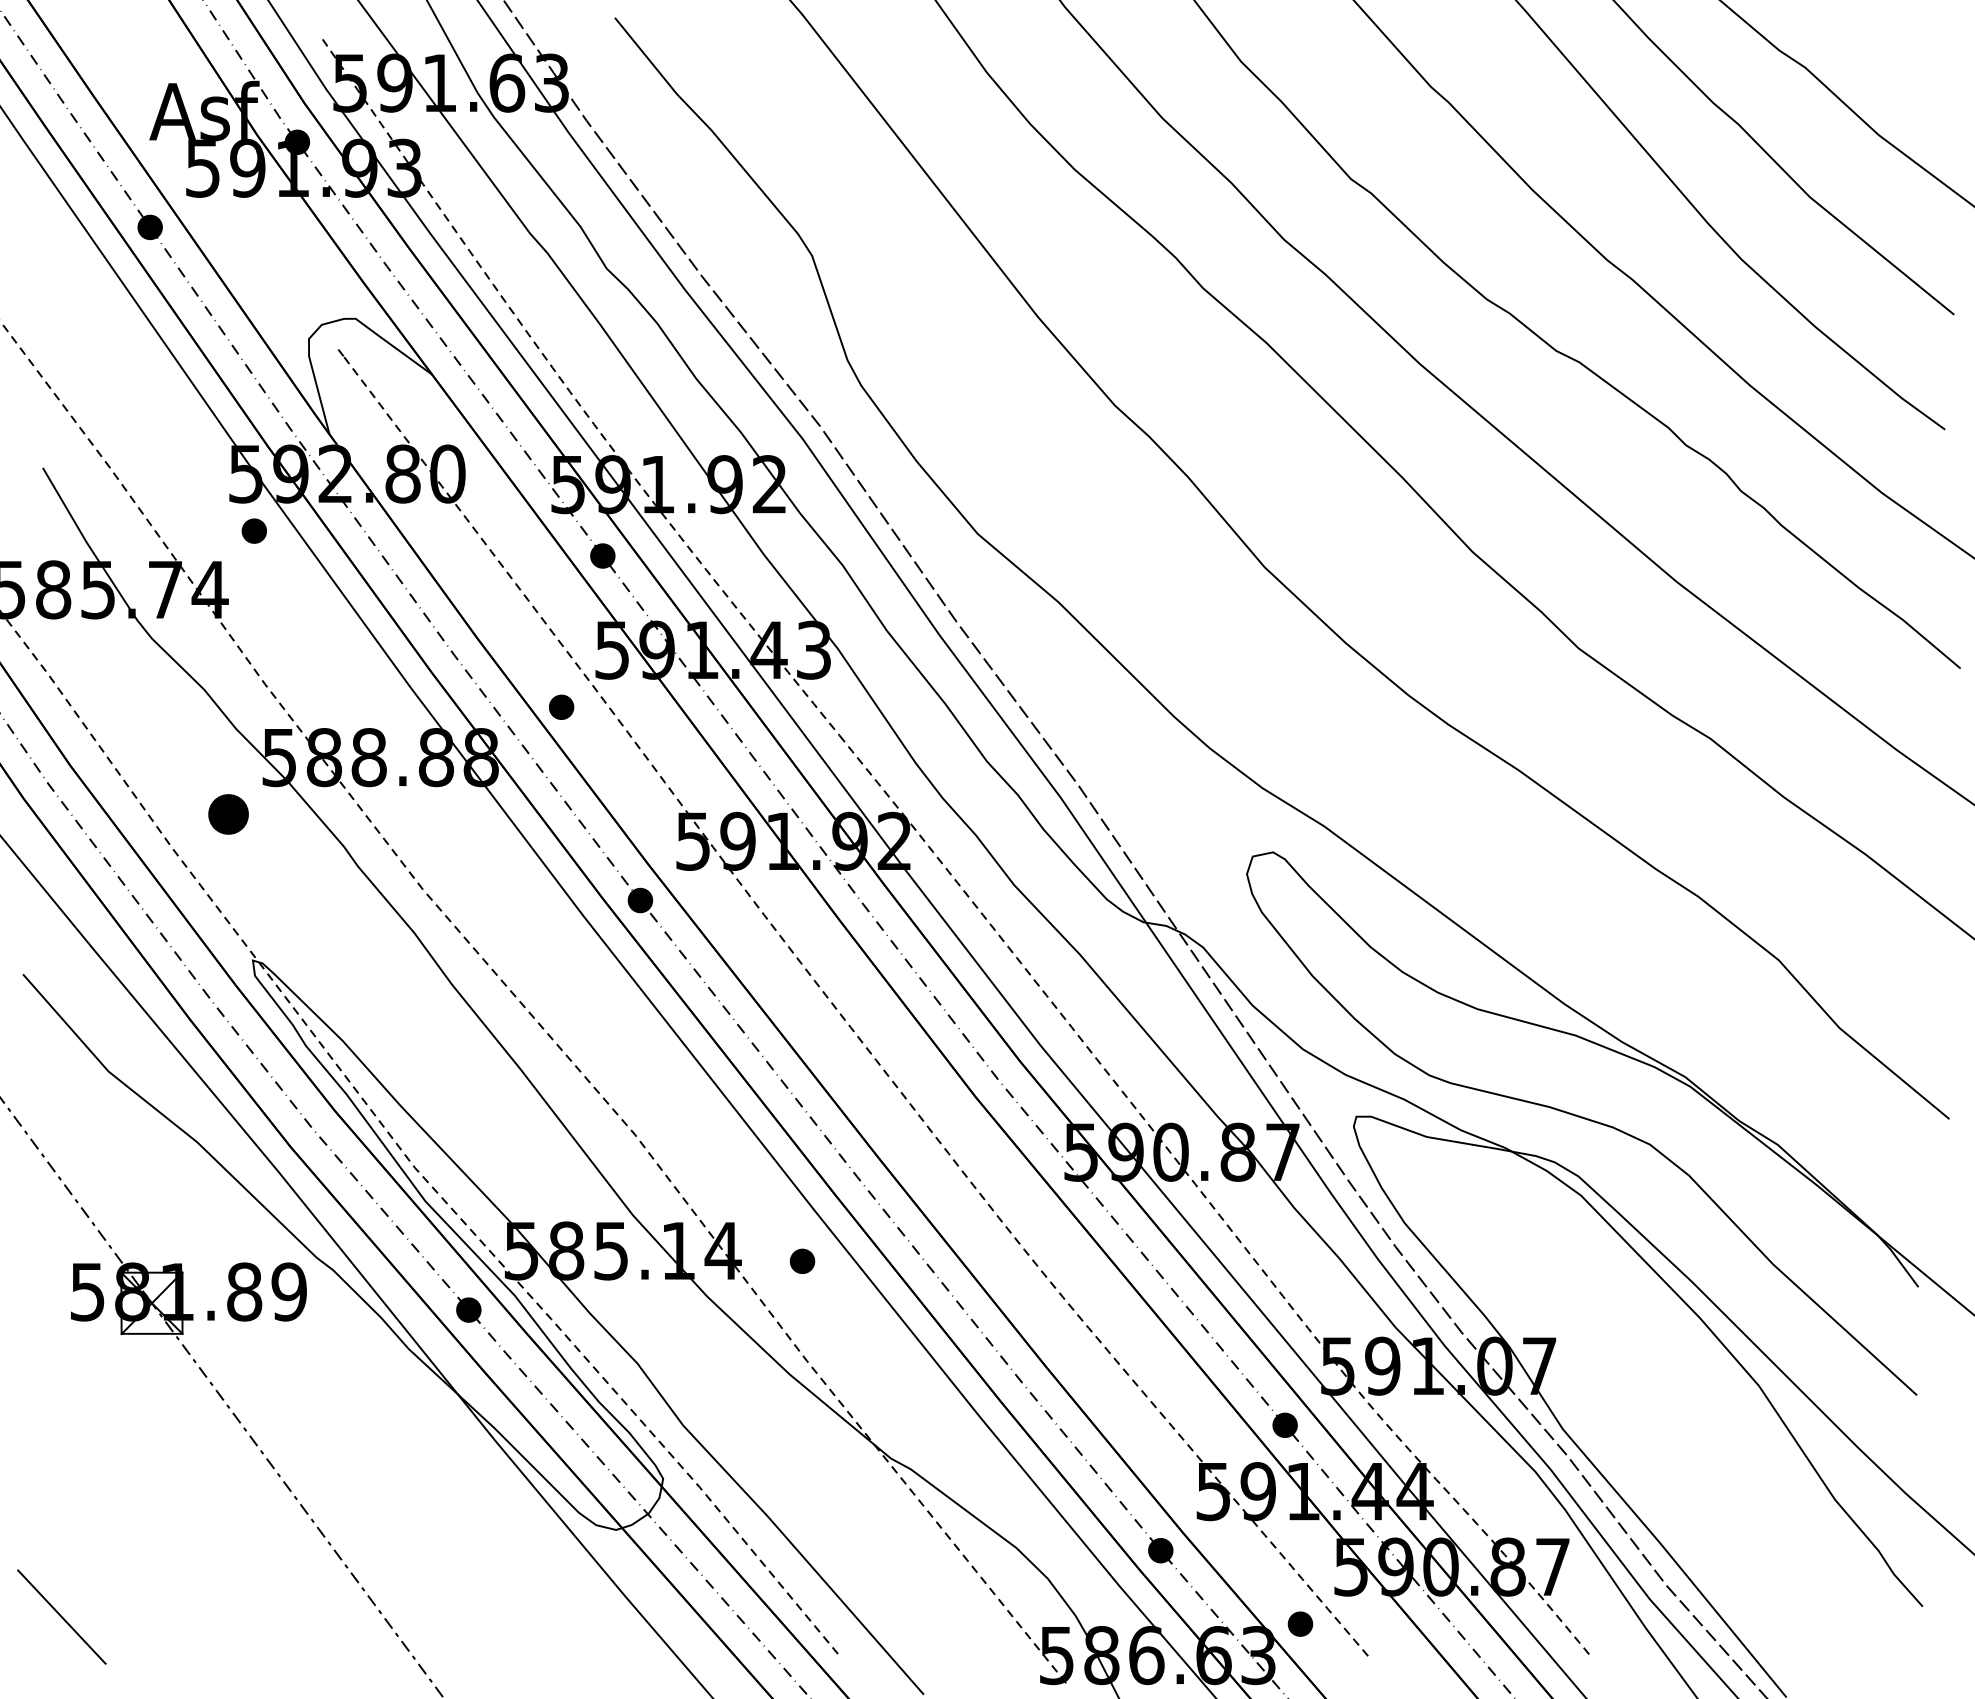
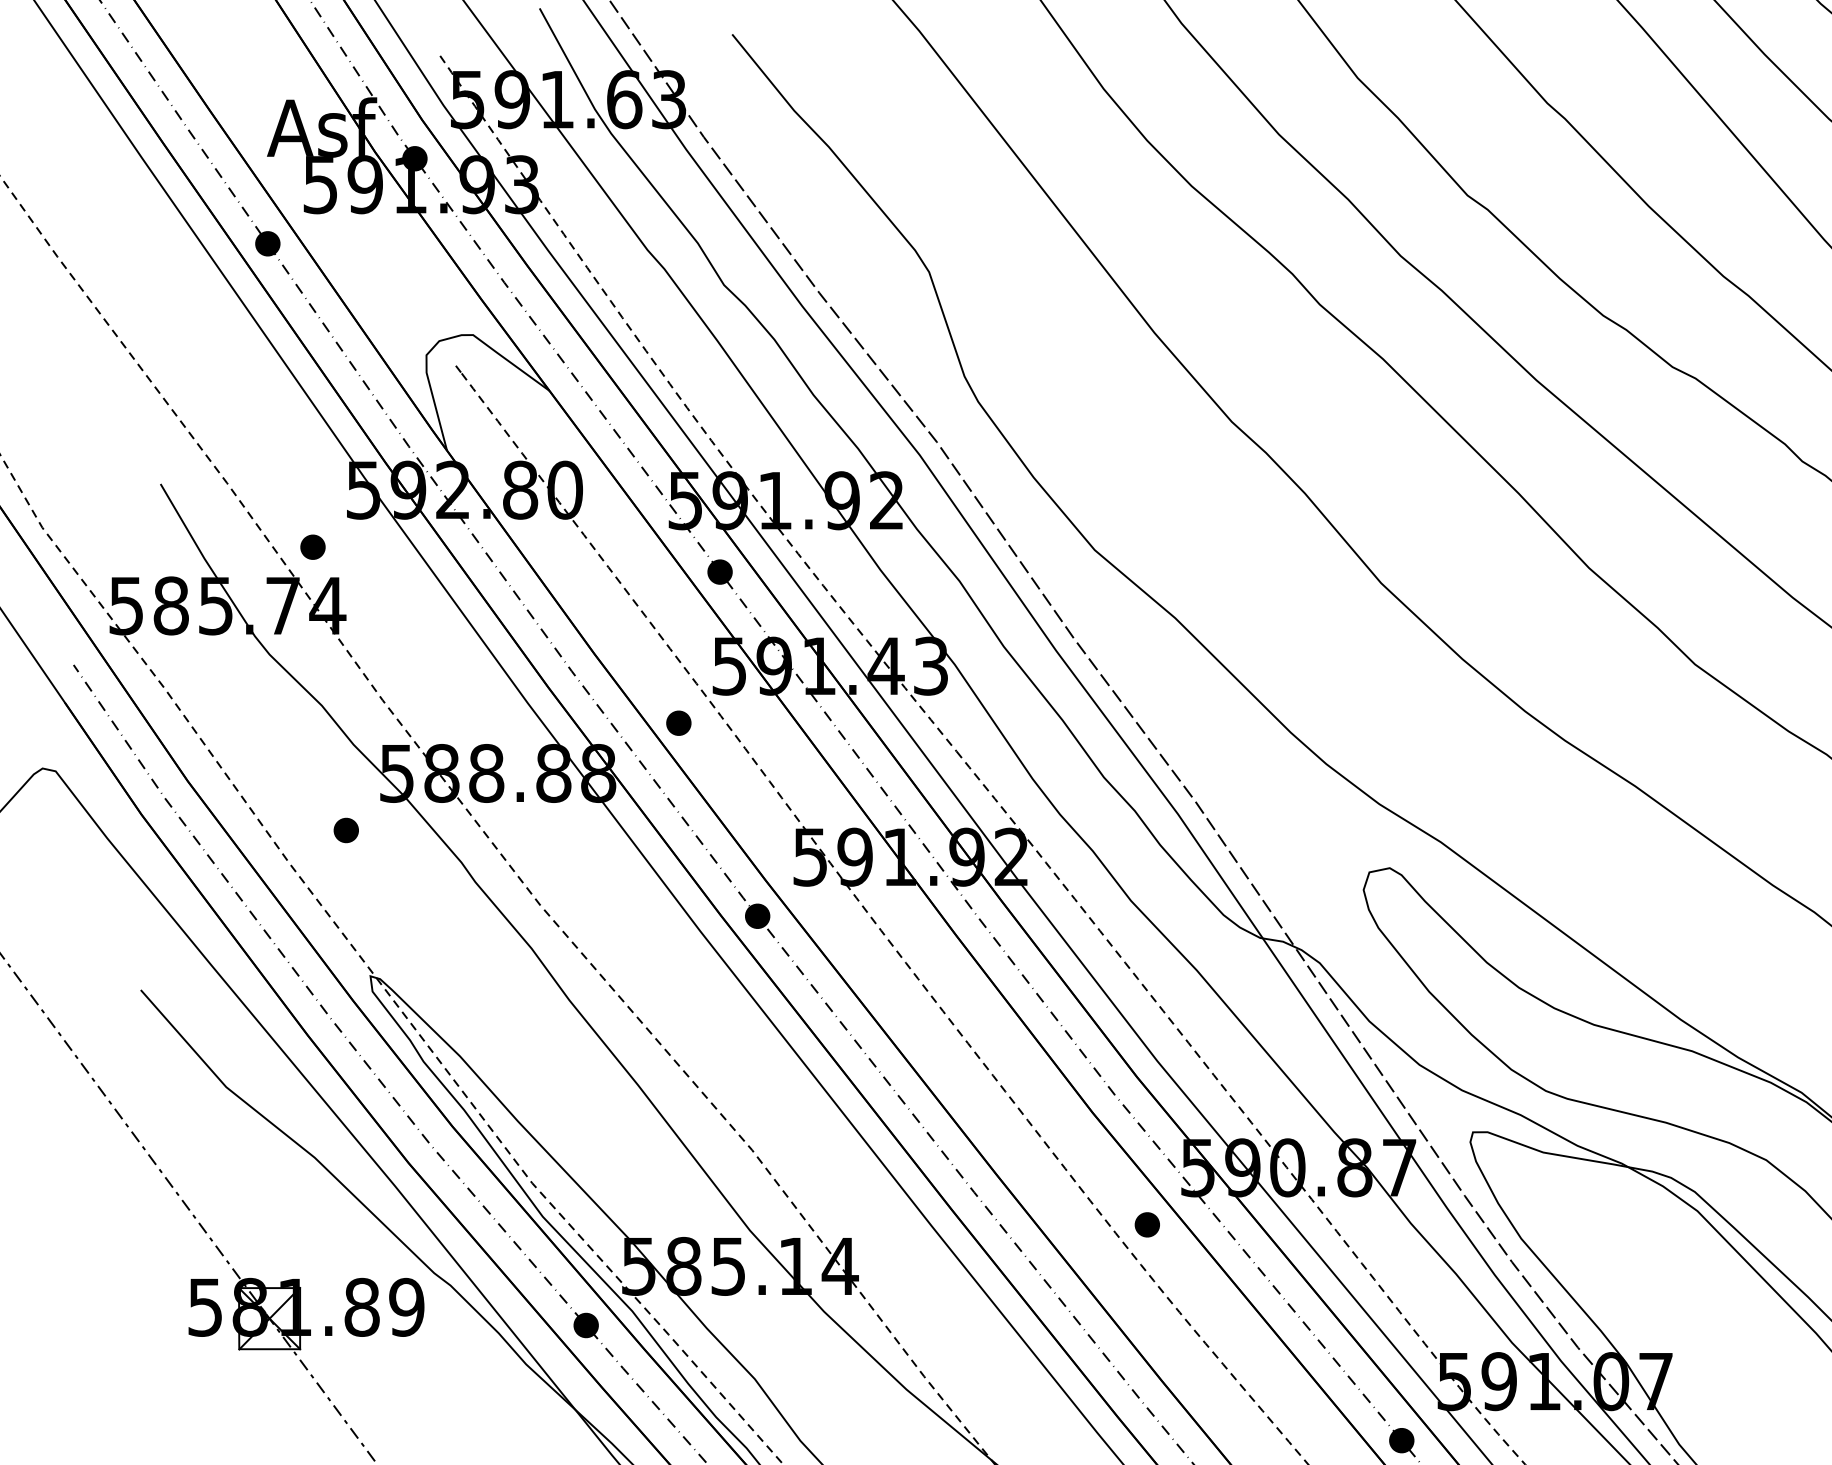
part: (253, 530) -> (312, 546), moved
part: (228, 814) -> (346, 830), size x0.62
part: (802, 1260) -> (1147, 1223), moved

